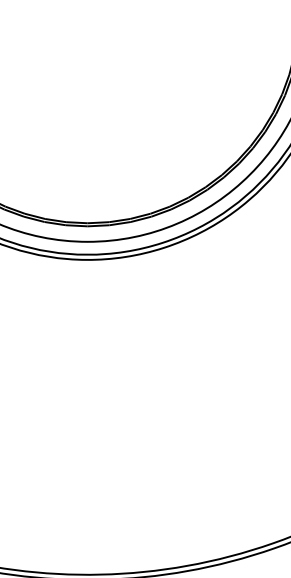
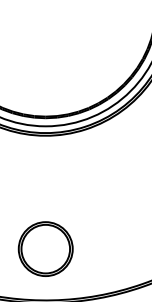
part: (87, 475) -> (45, 248), added

